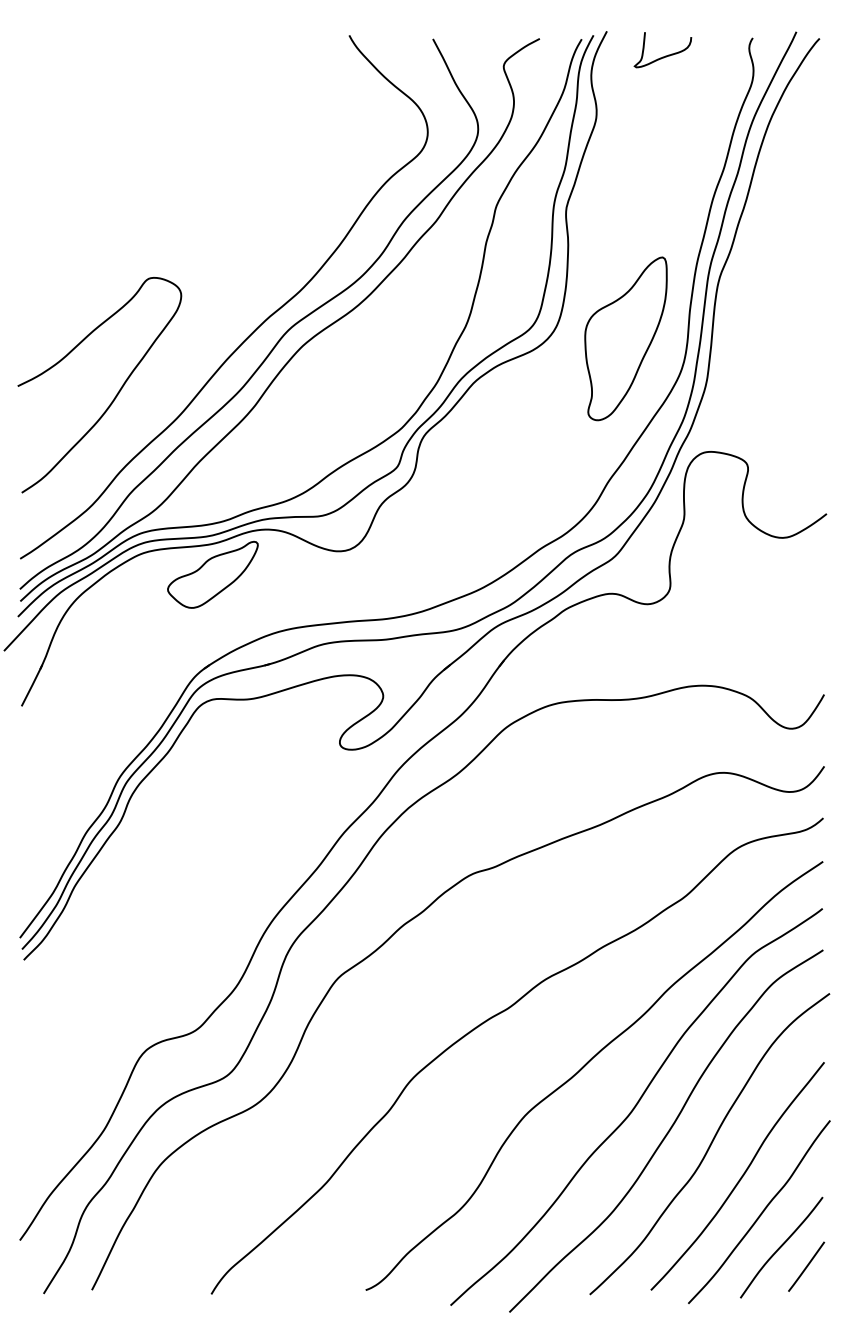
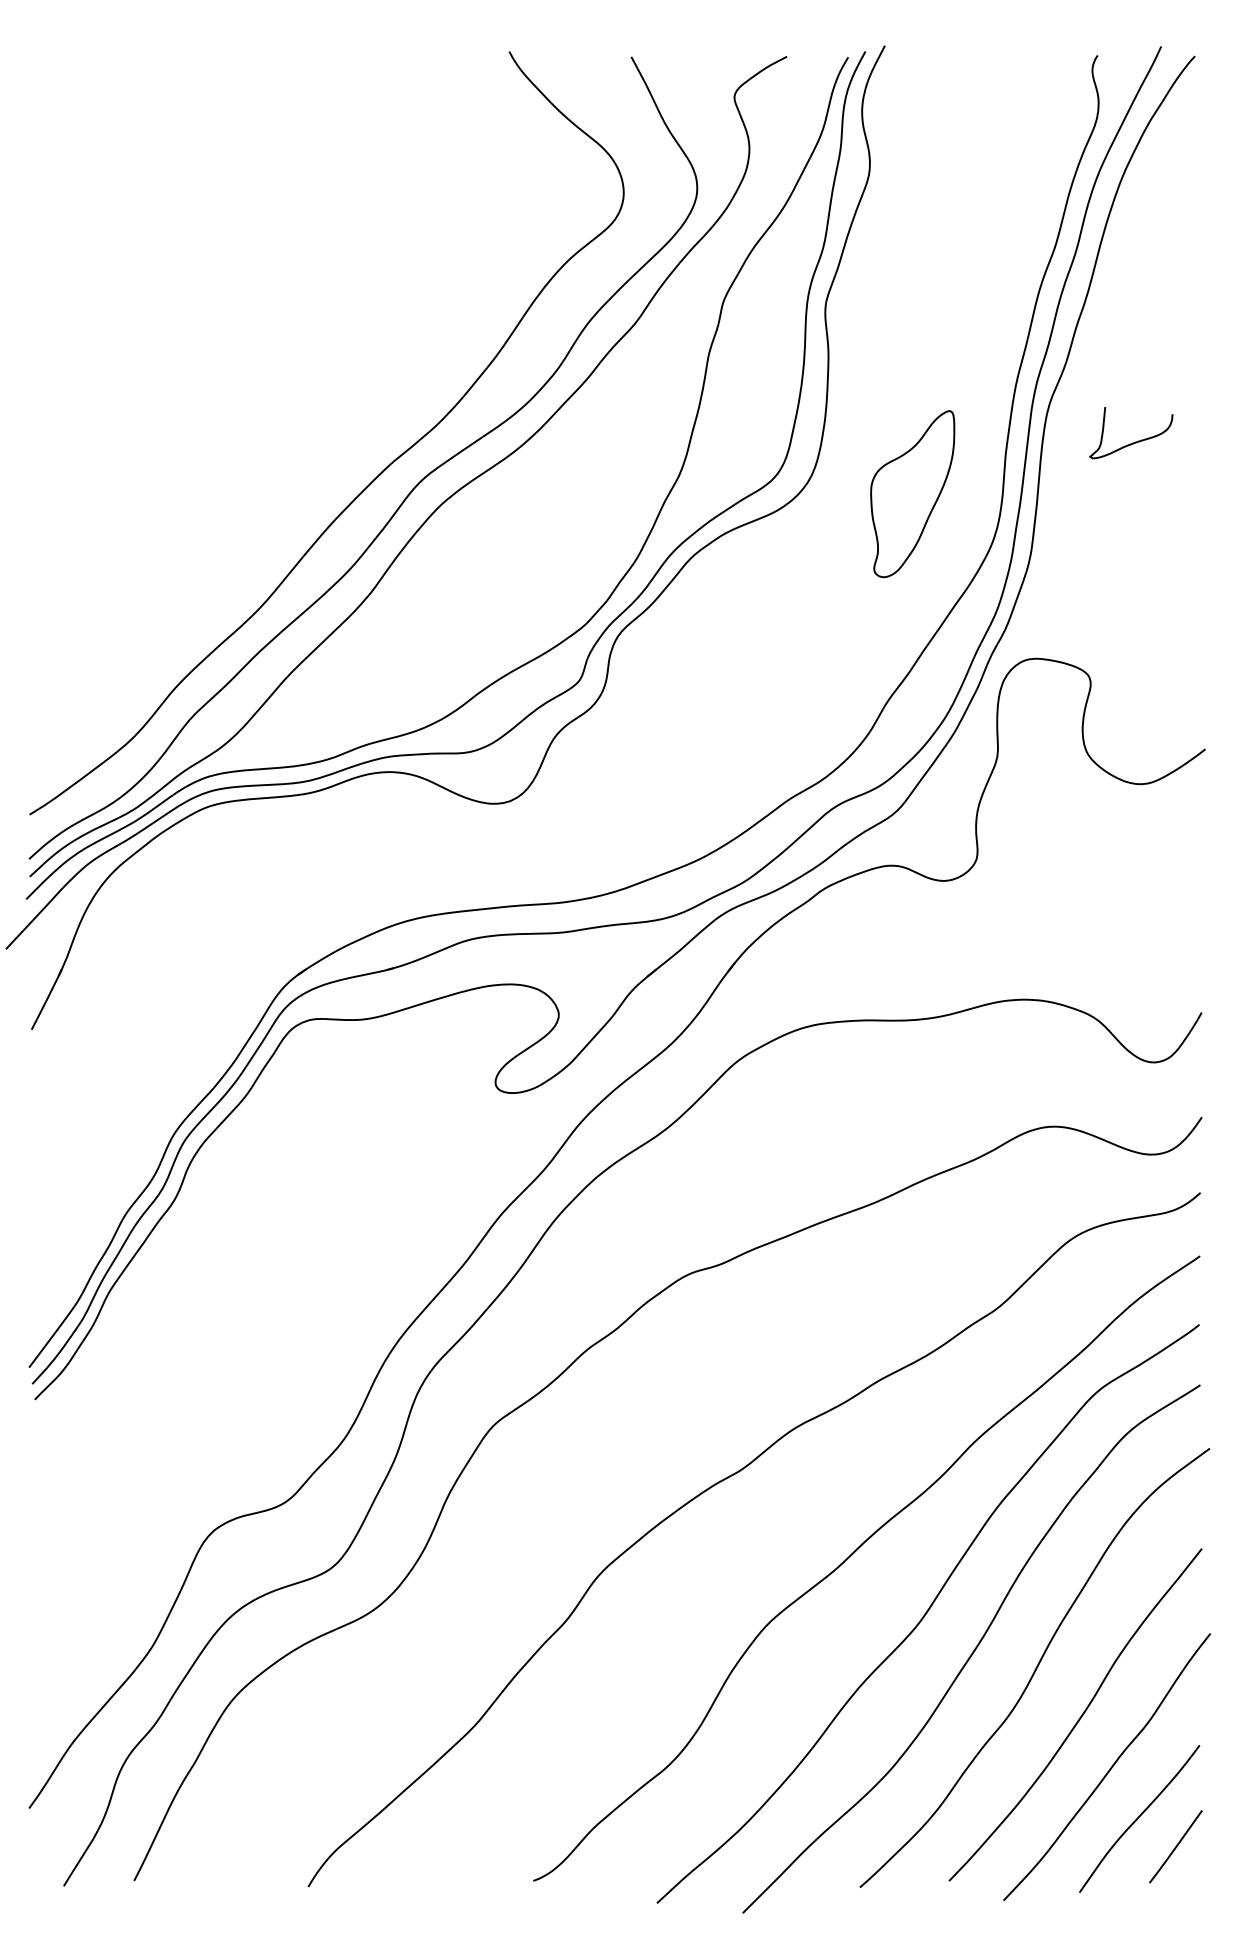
curve: (665, 55) -> (1135, 441), moved
part: (625, 338) -> (911, 493), size x0.7
curve: (115, 395) -> (168, 576), removed
part: (212, 574) -> (309, 837), removed

